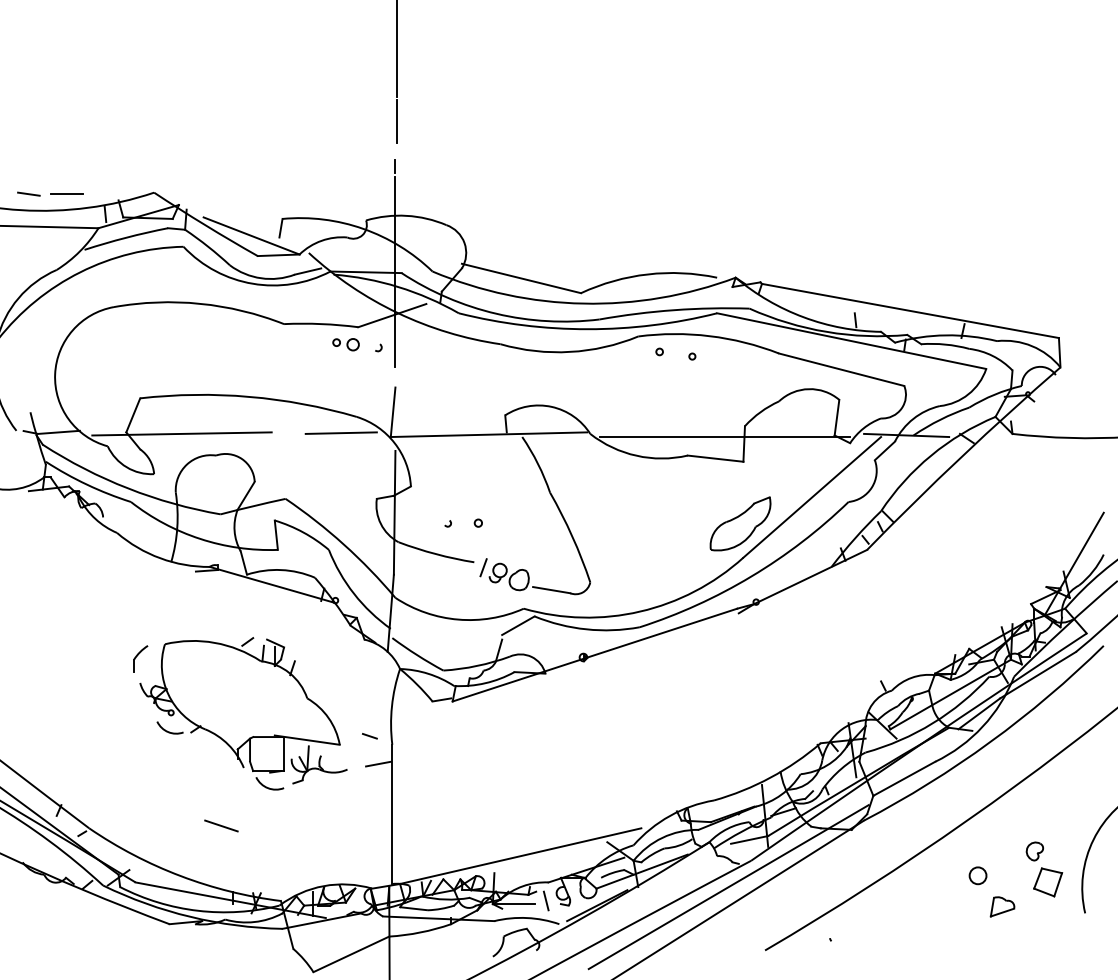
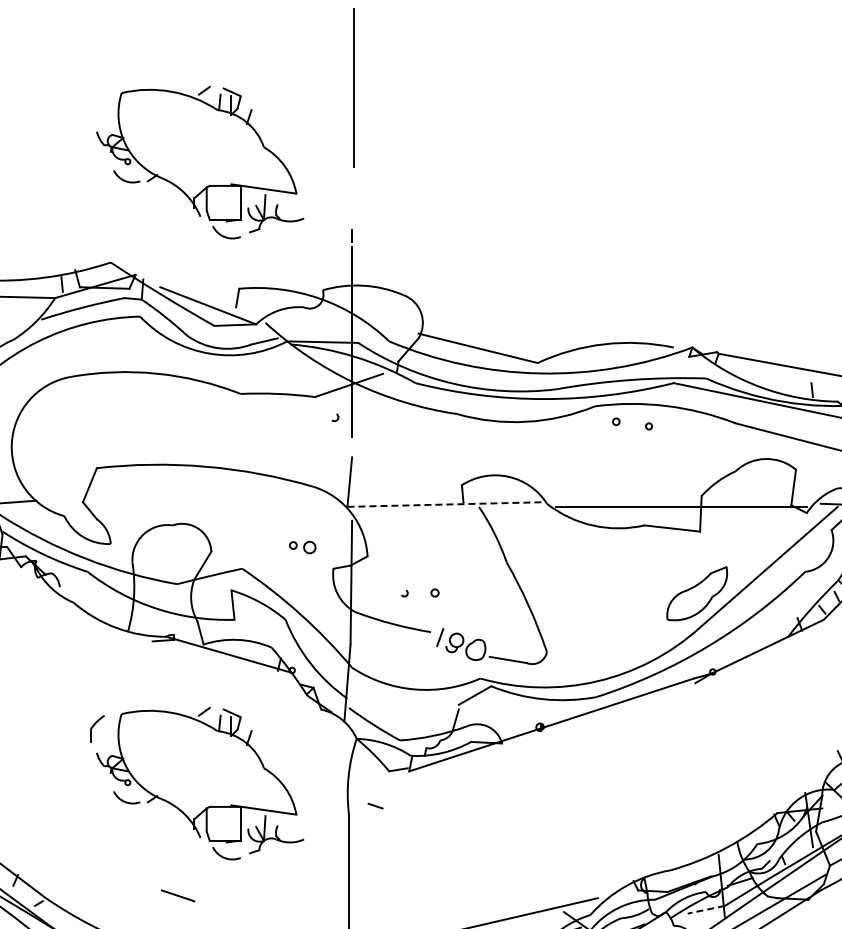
part: (243, 92) -> (200, 162), added
line: (396, 121) -> (353, 191), removed
line: (66, 194) -> (23, 264), removed
part: (345, 344) -> (302, 547), moved
line: (340, 432) -> (297, 502), removed
line: (181, 433) -> (138, 503), removed
line: (489, 434) -> (446, 504), solid -> dashed
line: (369, 736) -> (375, 806), moved
line: (378, 763) -> (335, 833), removed
line: (749, 839) -> (706, 909), solid -> dashed

